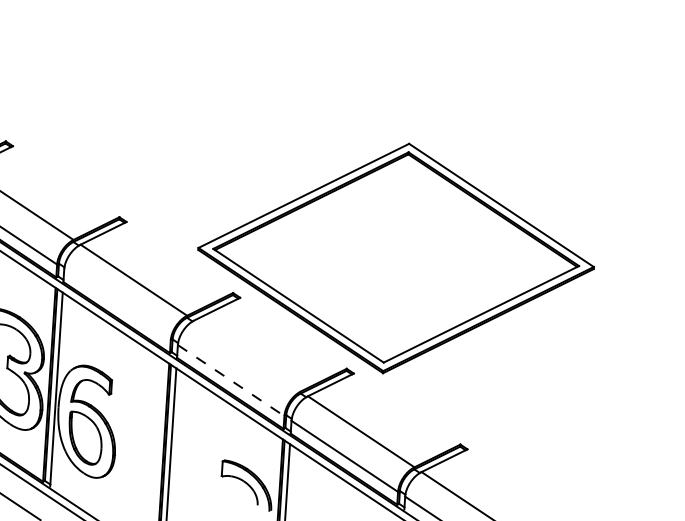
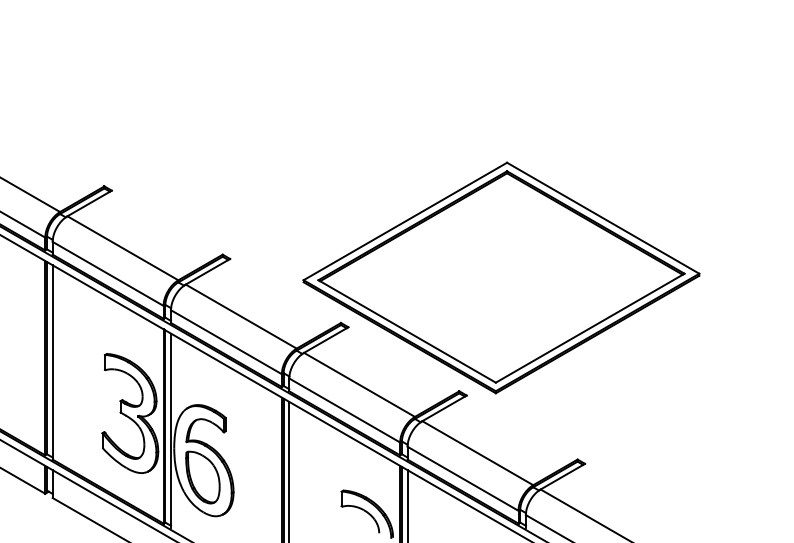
line: (116, 305) -> (225, 342), added
line: (247, 355) -> (359, 384), added
line: (231, 380) -> (345, 410), dashed -> solid

